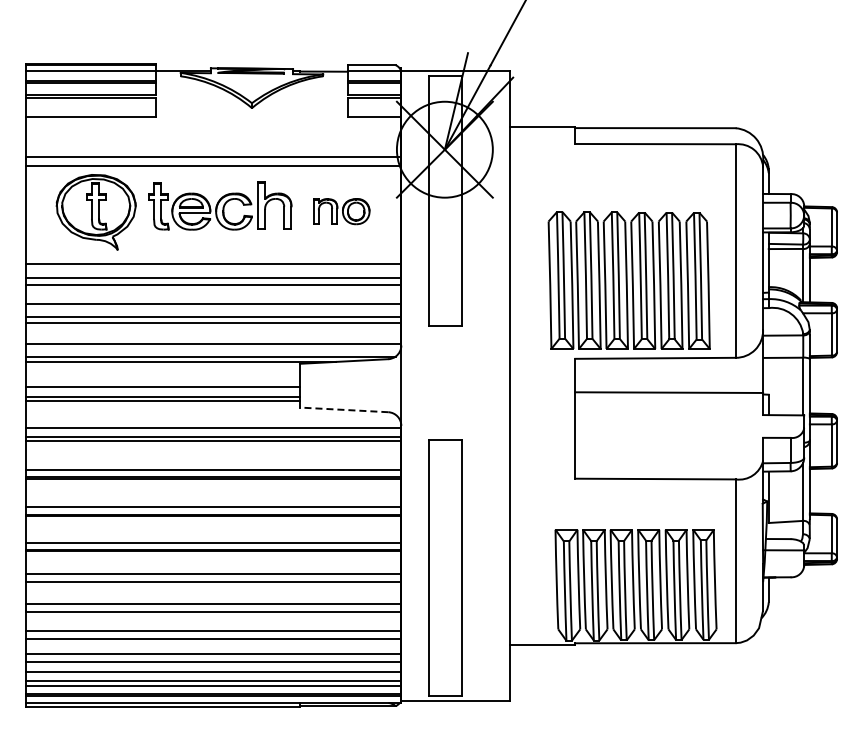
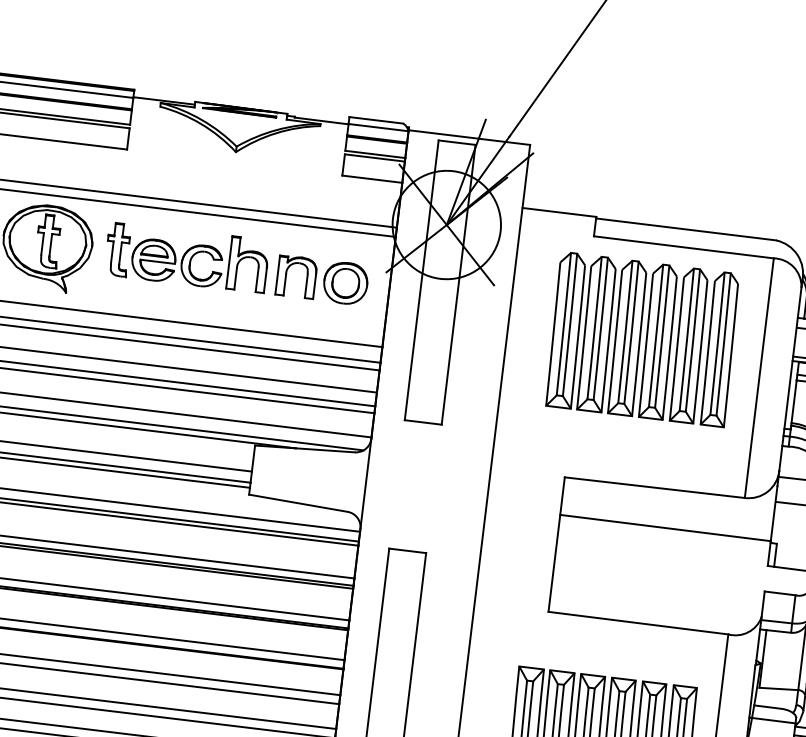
part: (341, 211) -> (322, 280), size x1.43
part: (628, 280) -> (641, 339), moved
line: (343, 409) -> (297, 502), dashed -> solid

